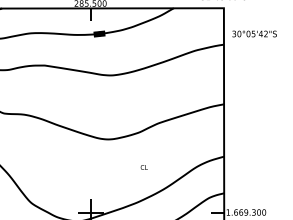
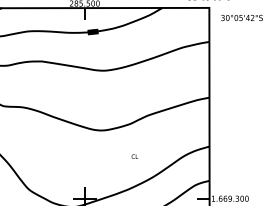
text: (254, 34) -> (241, 18), moved

